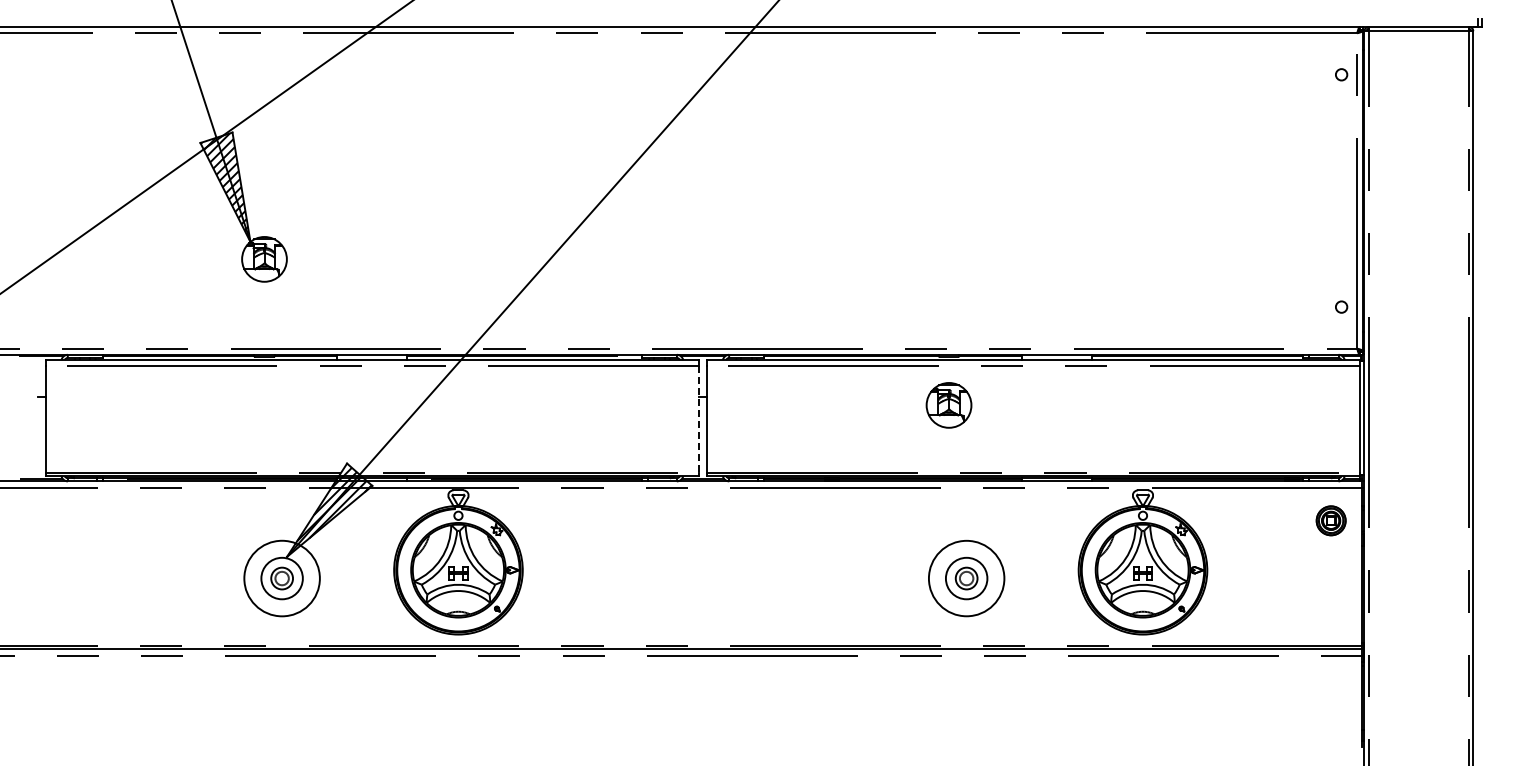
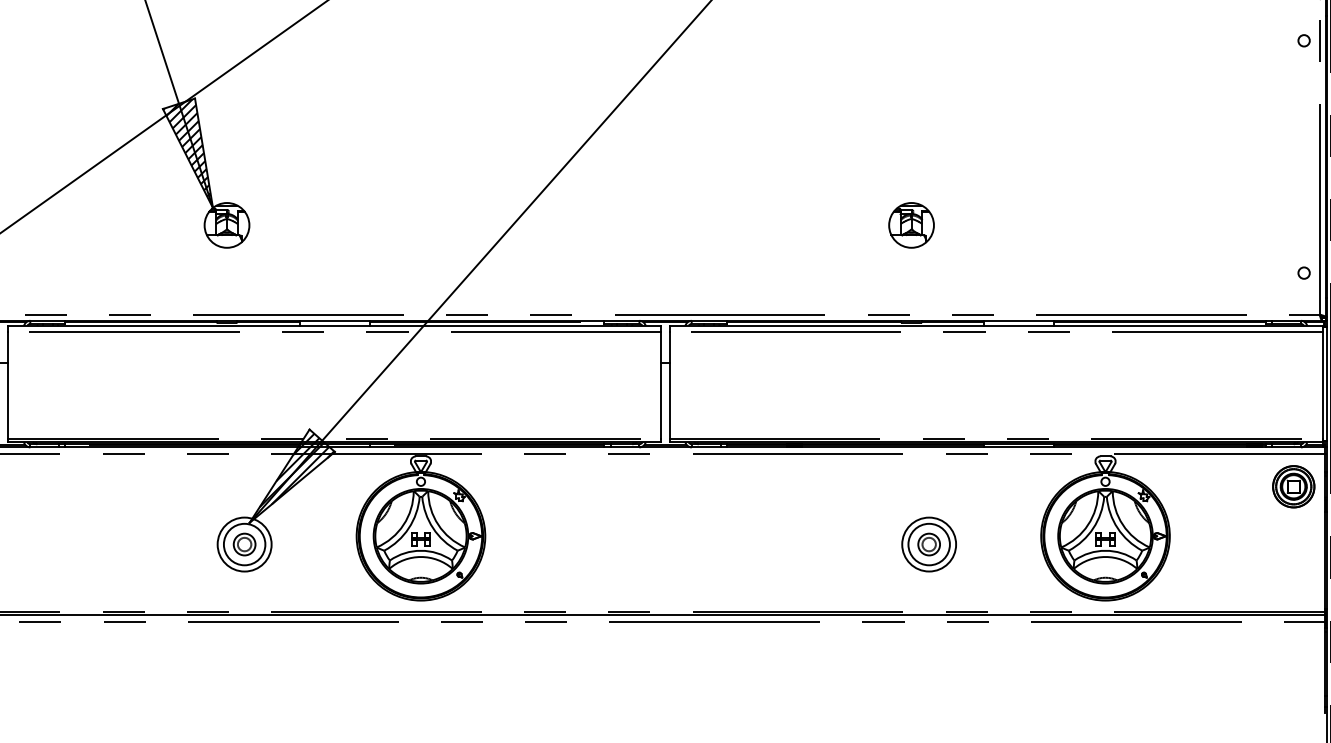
part: (948, 405) -> (911, 225), moved
line: (698, 420) -> (661, 386), dashed -> solid
part: (1330, 520) -> (1293, 486), size x1.43
circle: (282, 578) -> (245, 544), size x0.71
circle: (966, 578) -> (929, 544), size x0.71

